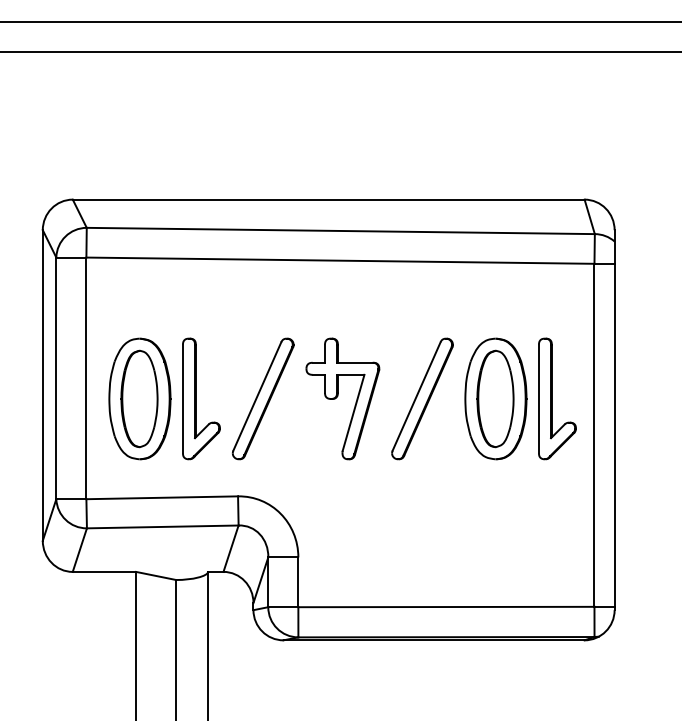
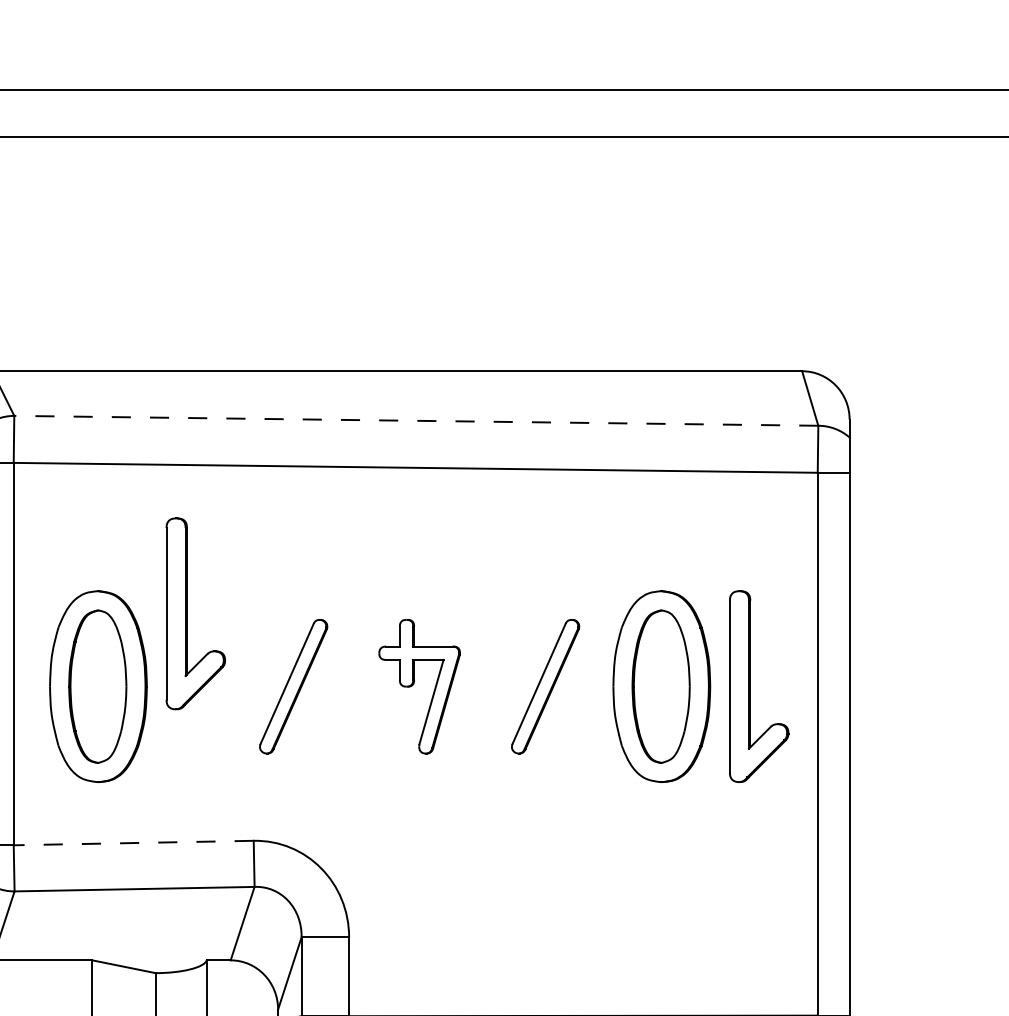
line: (340, 230) -> (415, 420), solid -> dashed
part: (201, 398) -> (195, 613), moved
part: (263, 398) -> (293, 685), size x0.7
part: (342, 398) -> (418, 685), size x0.7
part: (422, 398) -> (545, 685), size x0.7
line: (162, 497) -> (134, 842), solid -> dashed

